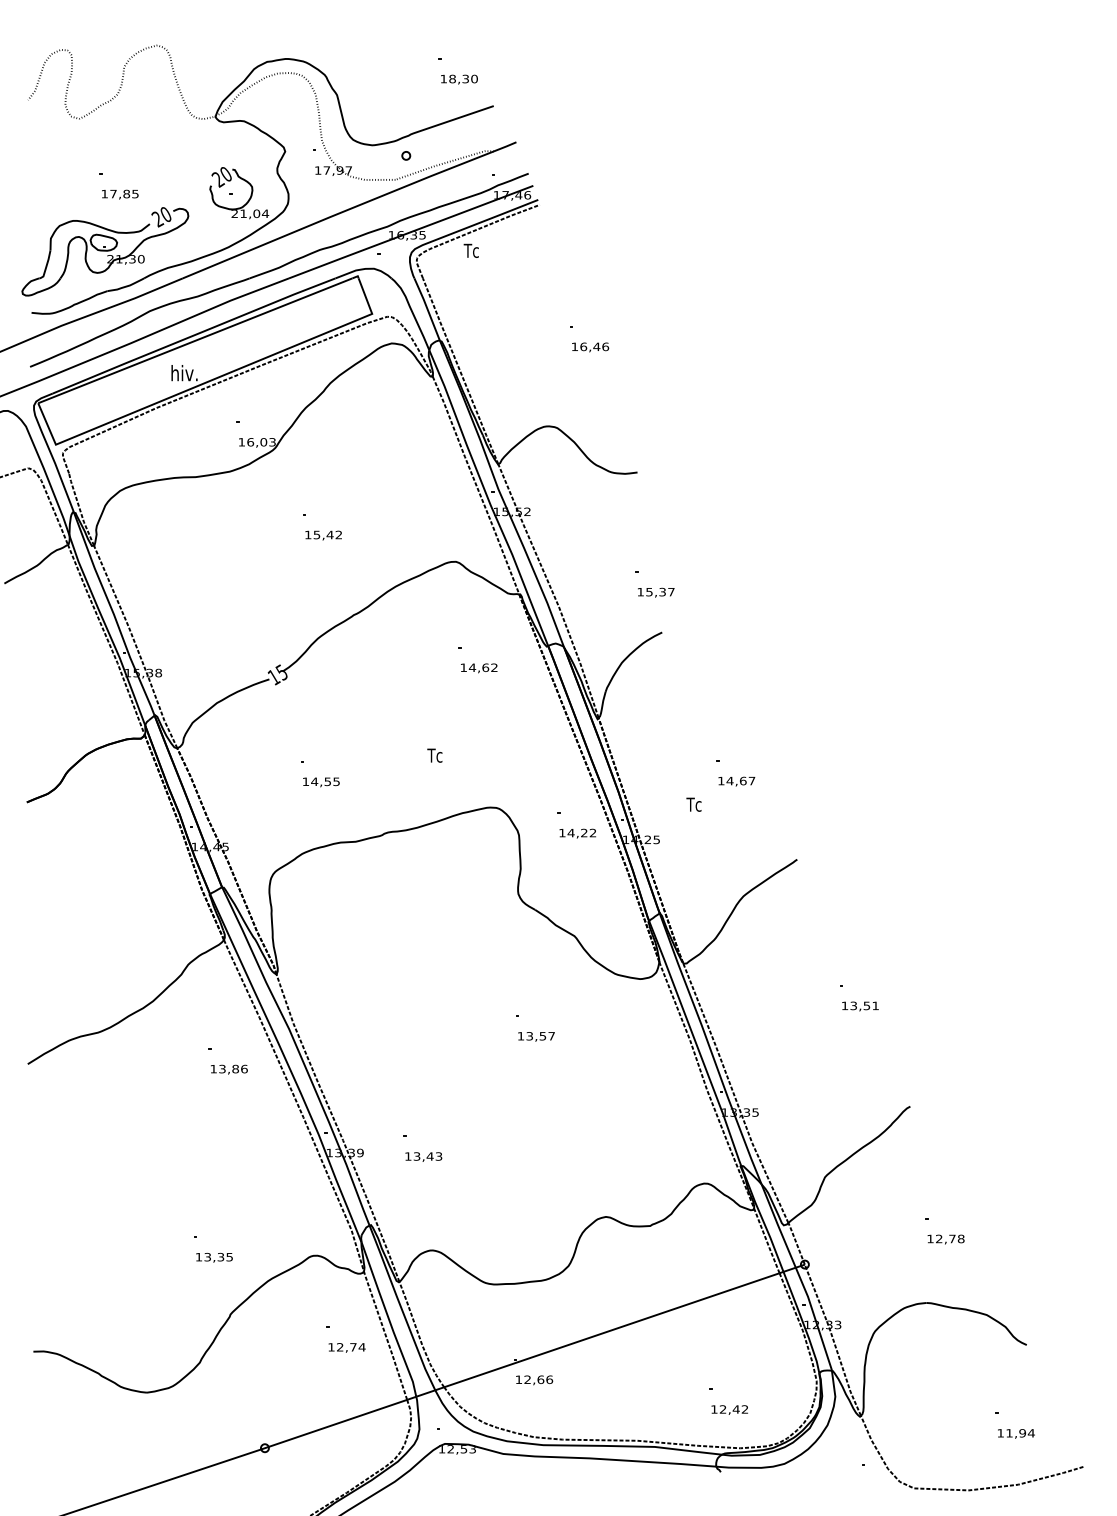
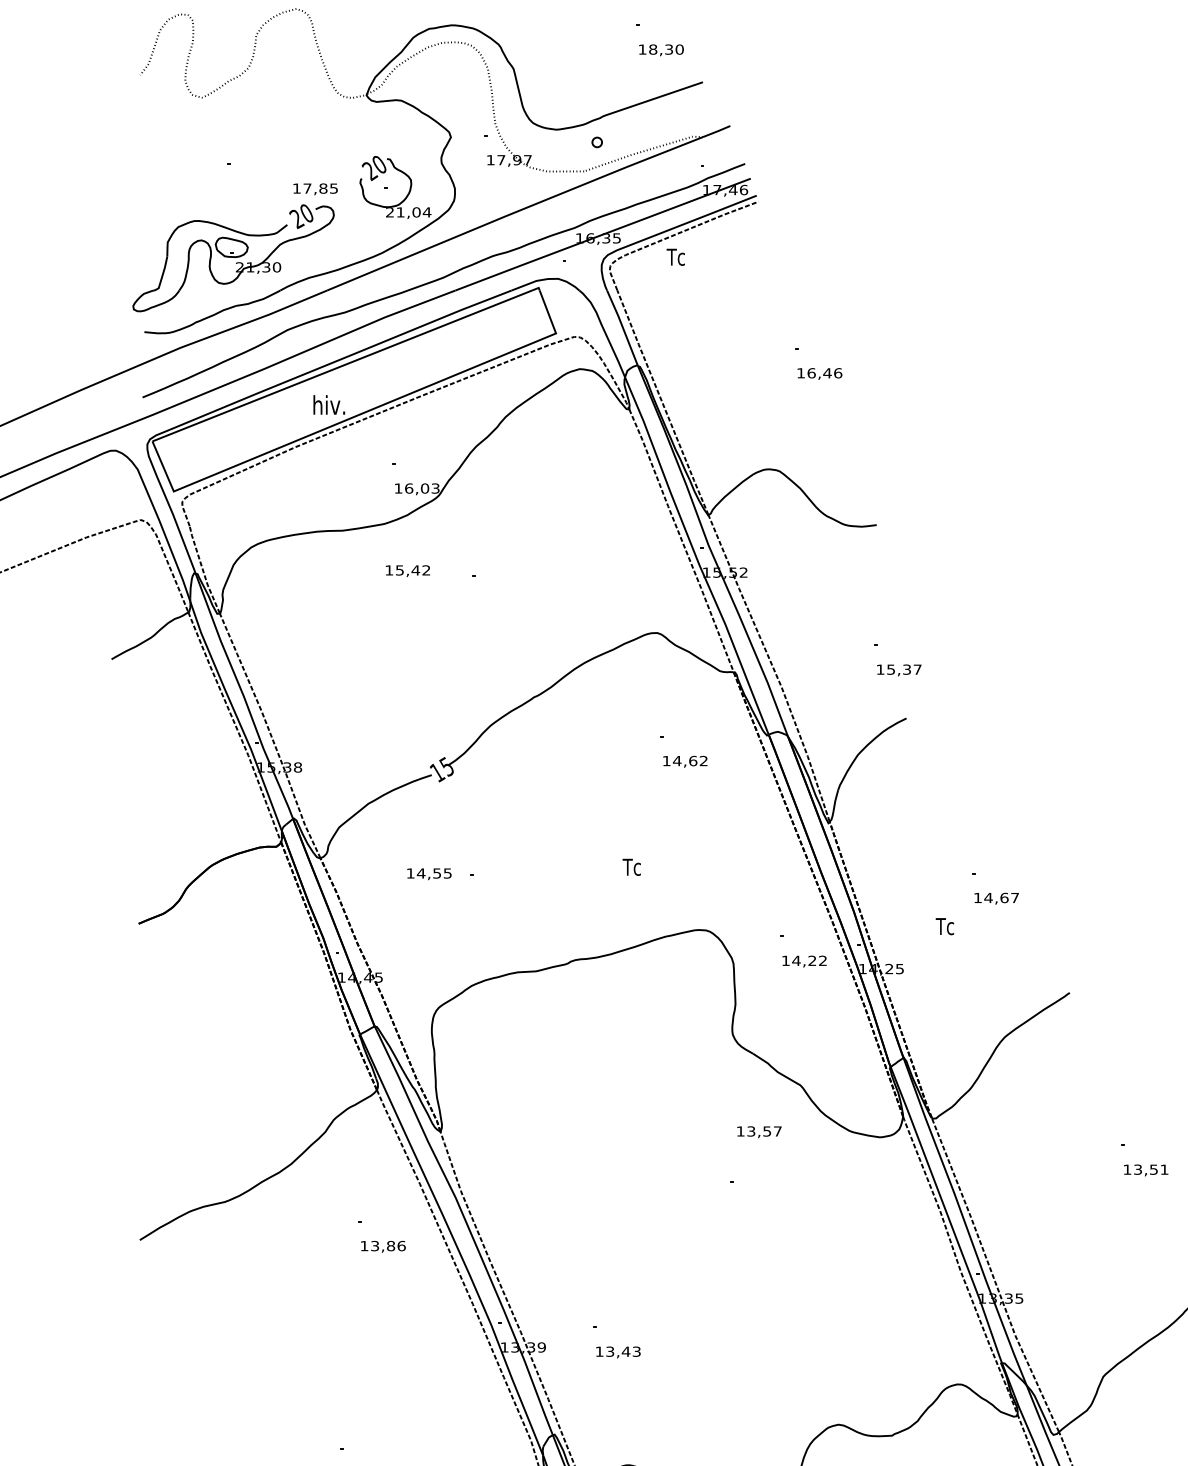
text: (120, 194) -> (315, 189), moved
text: (323, 535) -> (407, 571), moved
text: (321, 782) -> (429, 874), moved
text: (536, 1036) -> (759, 1131), moved

